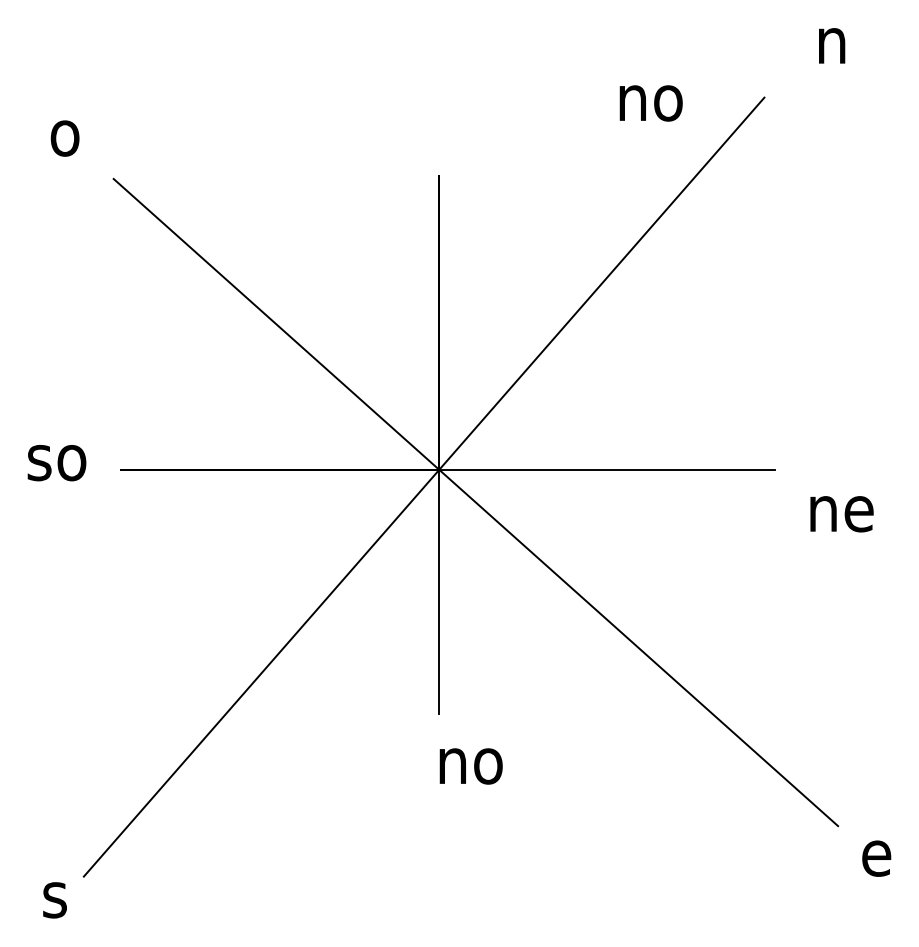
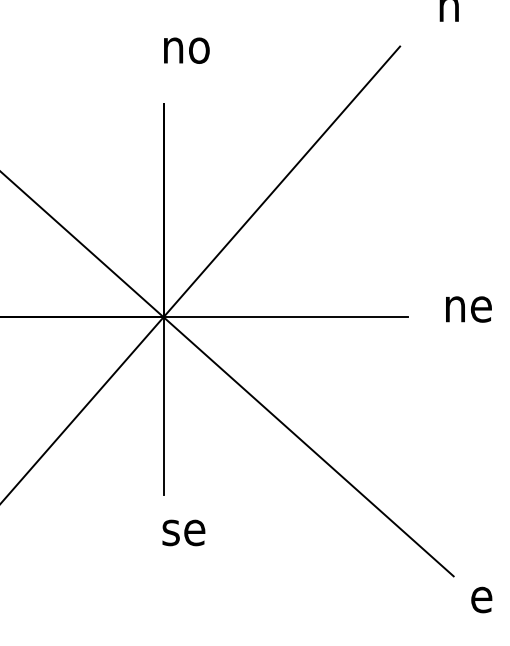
text: (650, 103) -> (186, 50), moved
text: (841, 514) -> (468, 309), moved
text: (469, 766) -> (185, 532), no -> se

